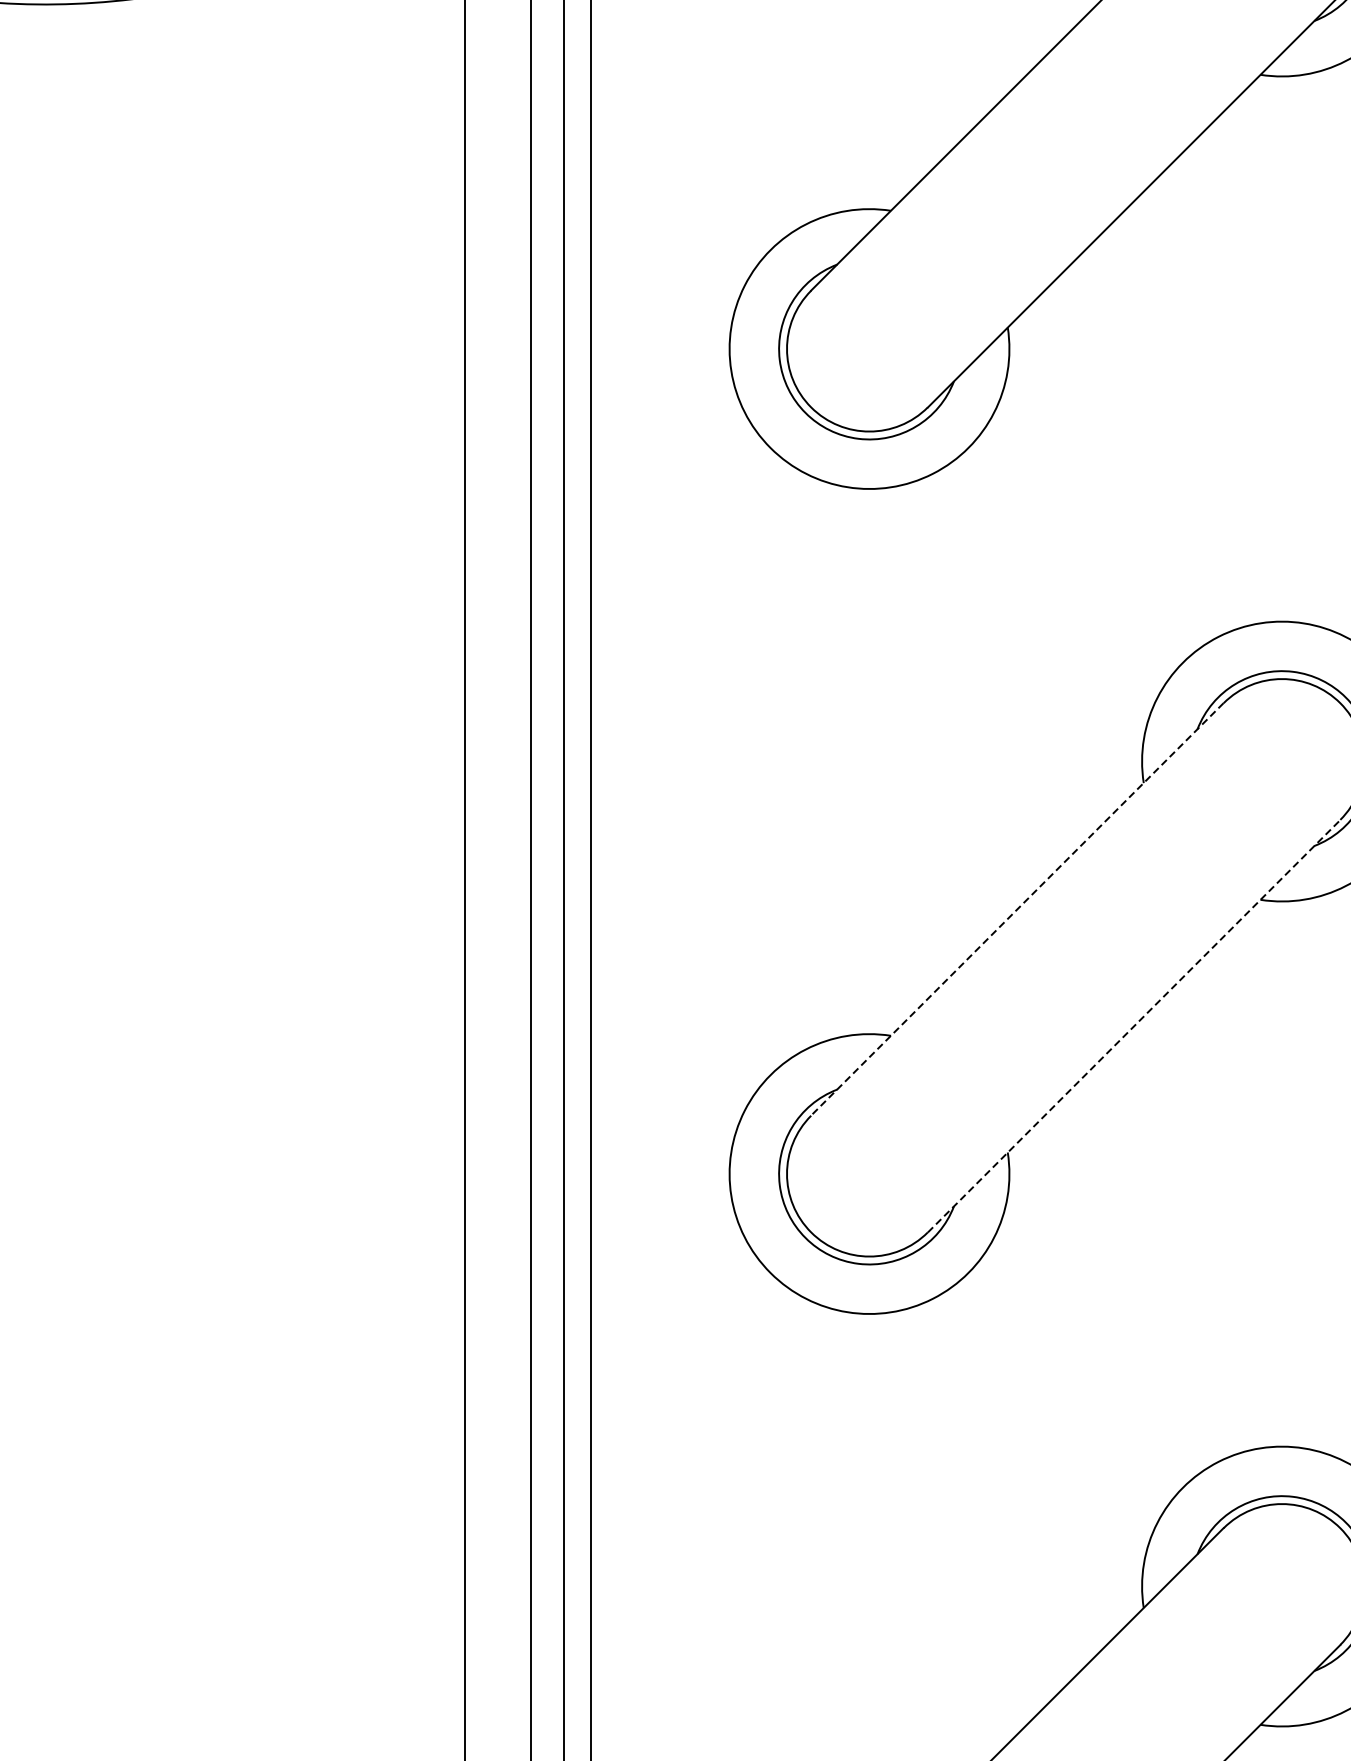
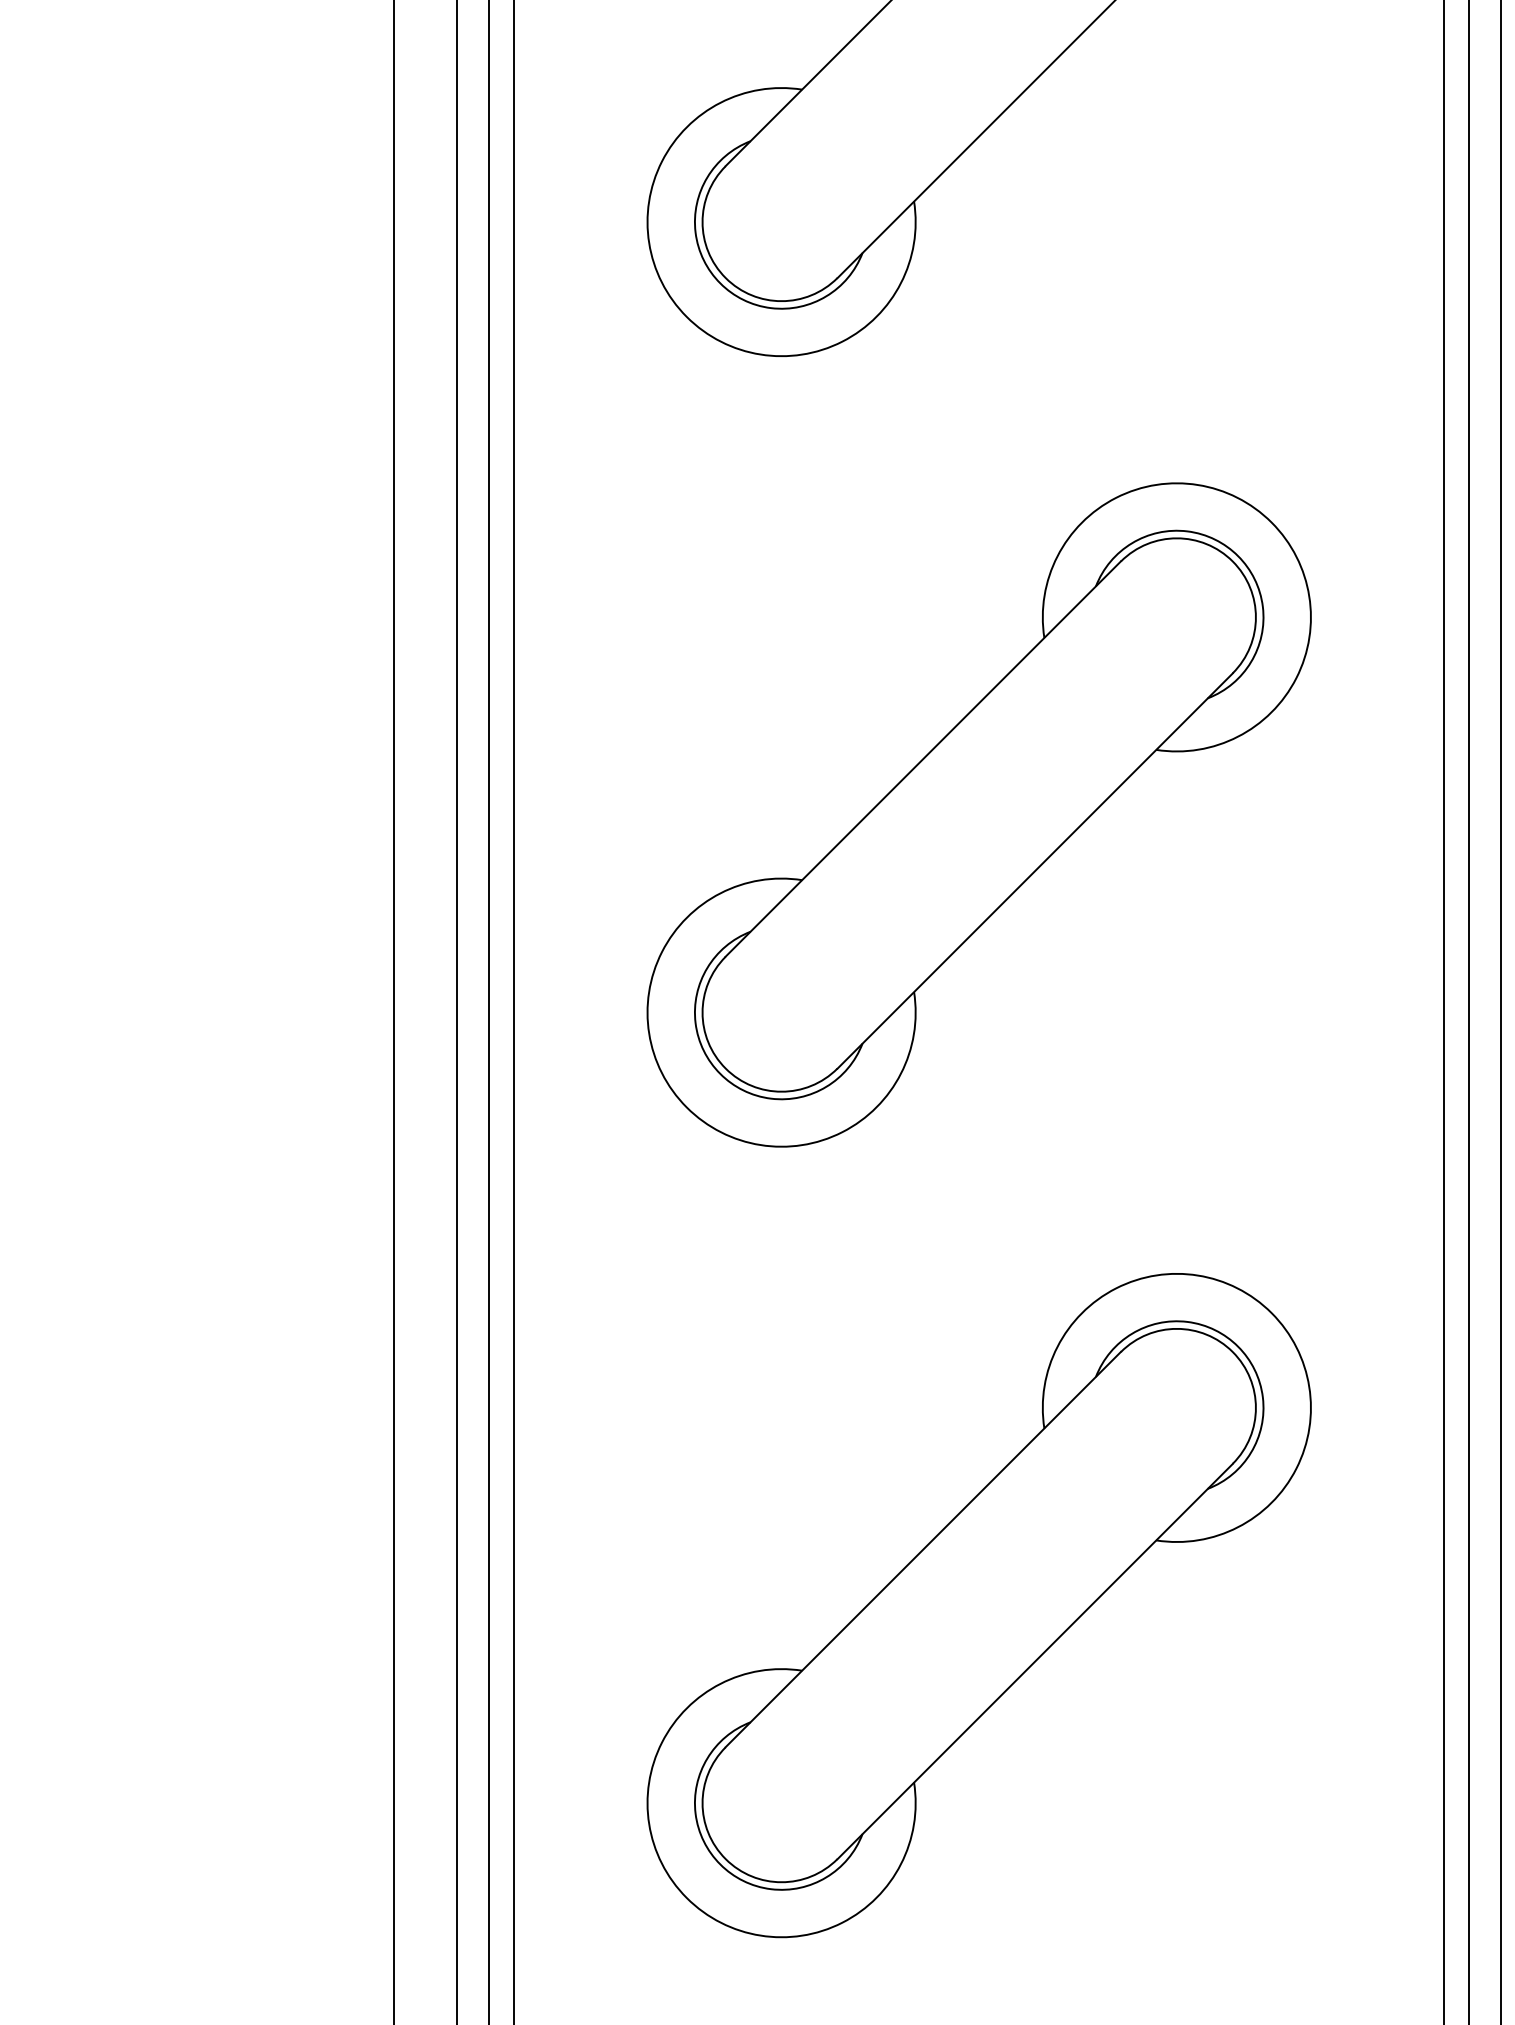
line: (1016, 909) -> (922, 759), dashed -> solid
line: (1134, 1025) -> (1035, 870), dashed -> solid

